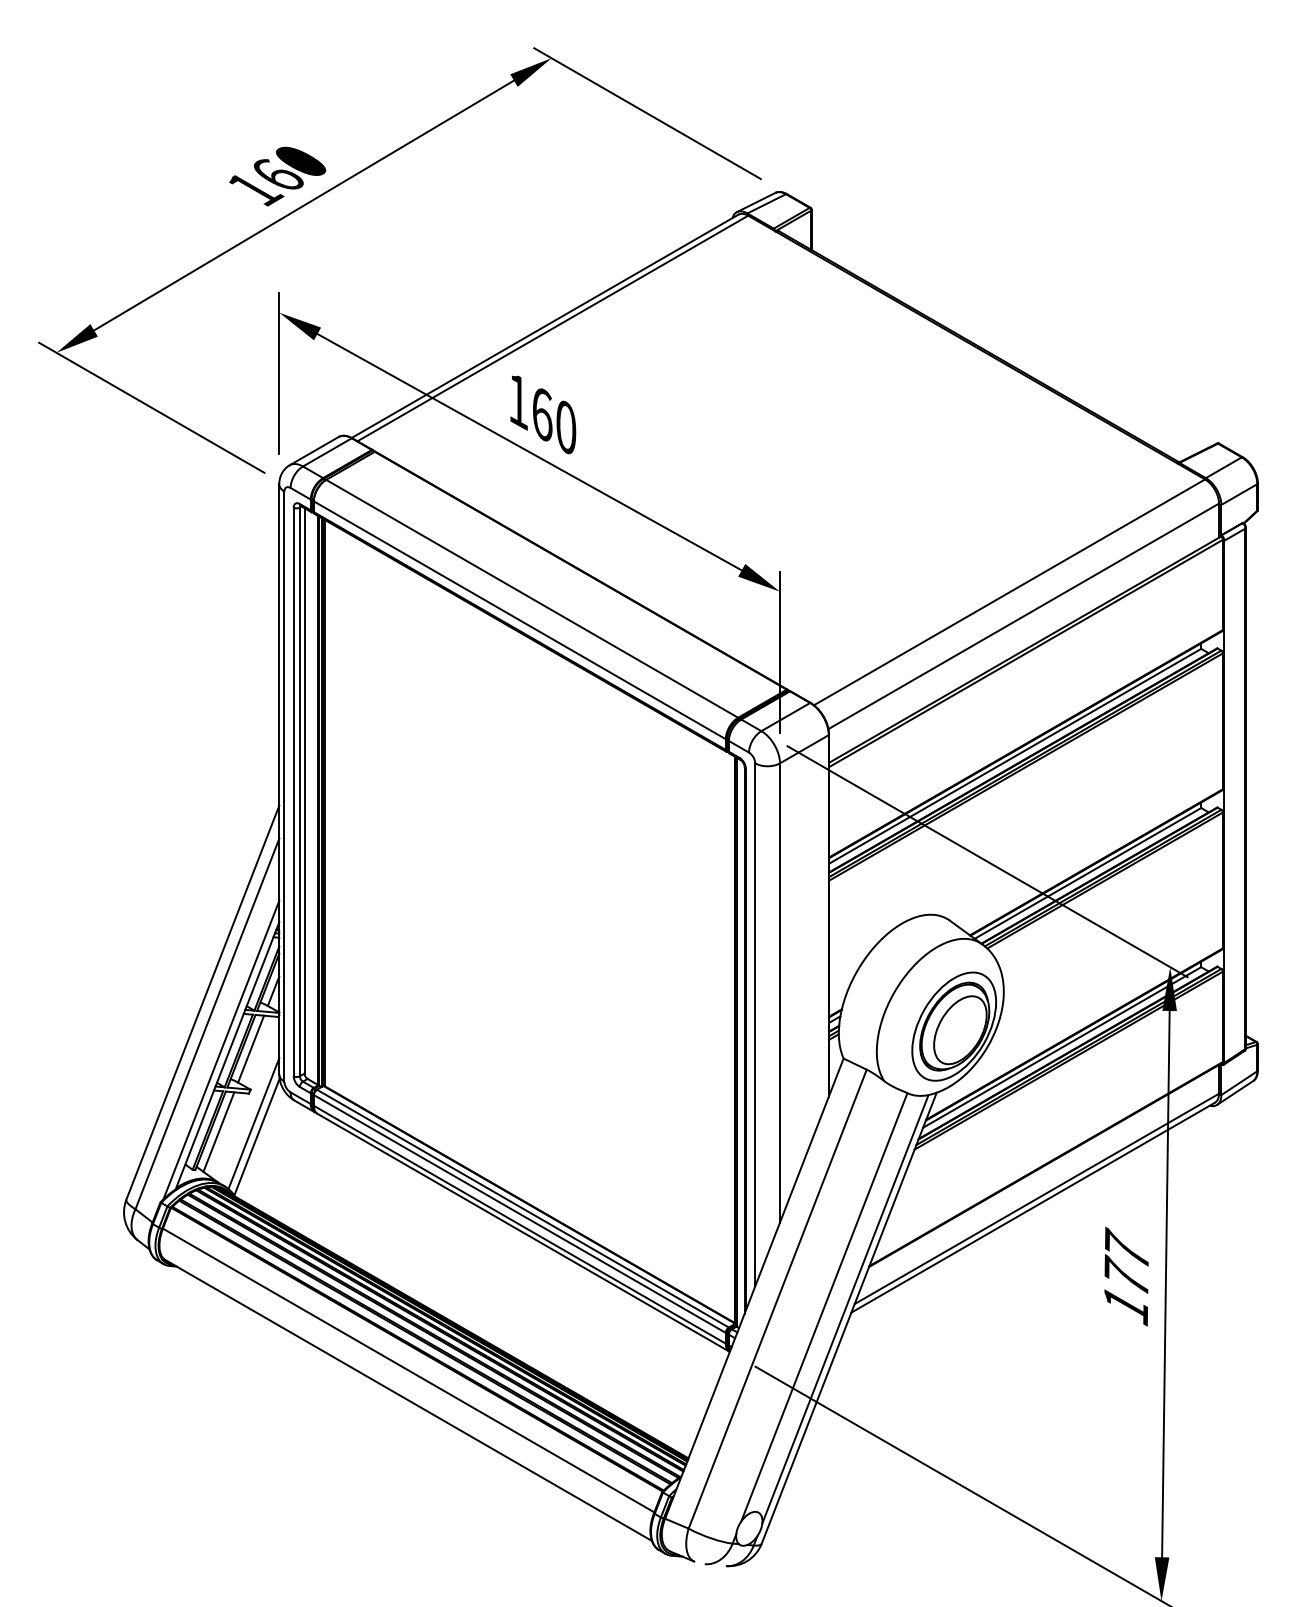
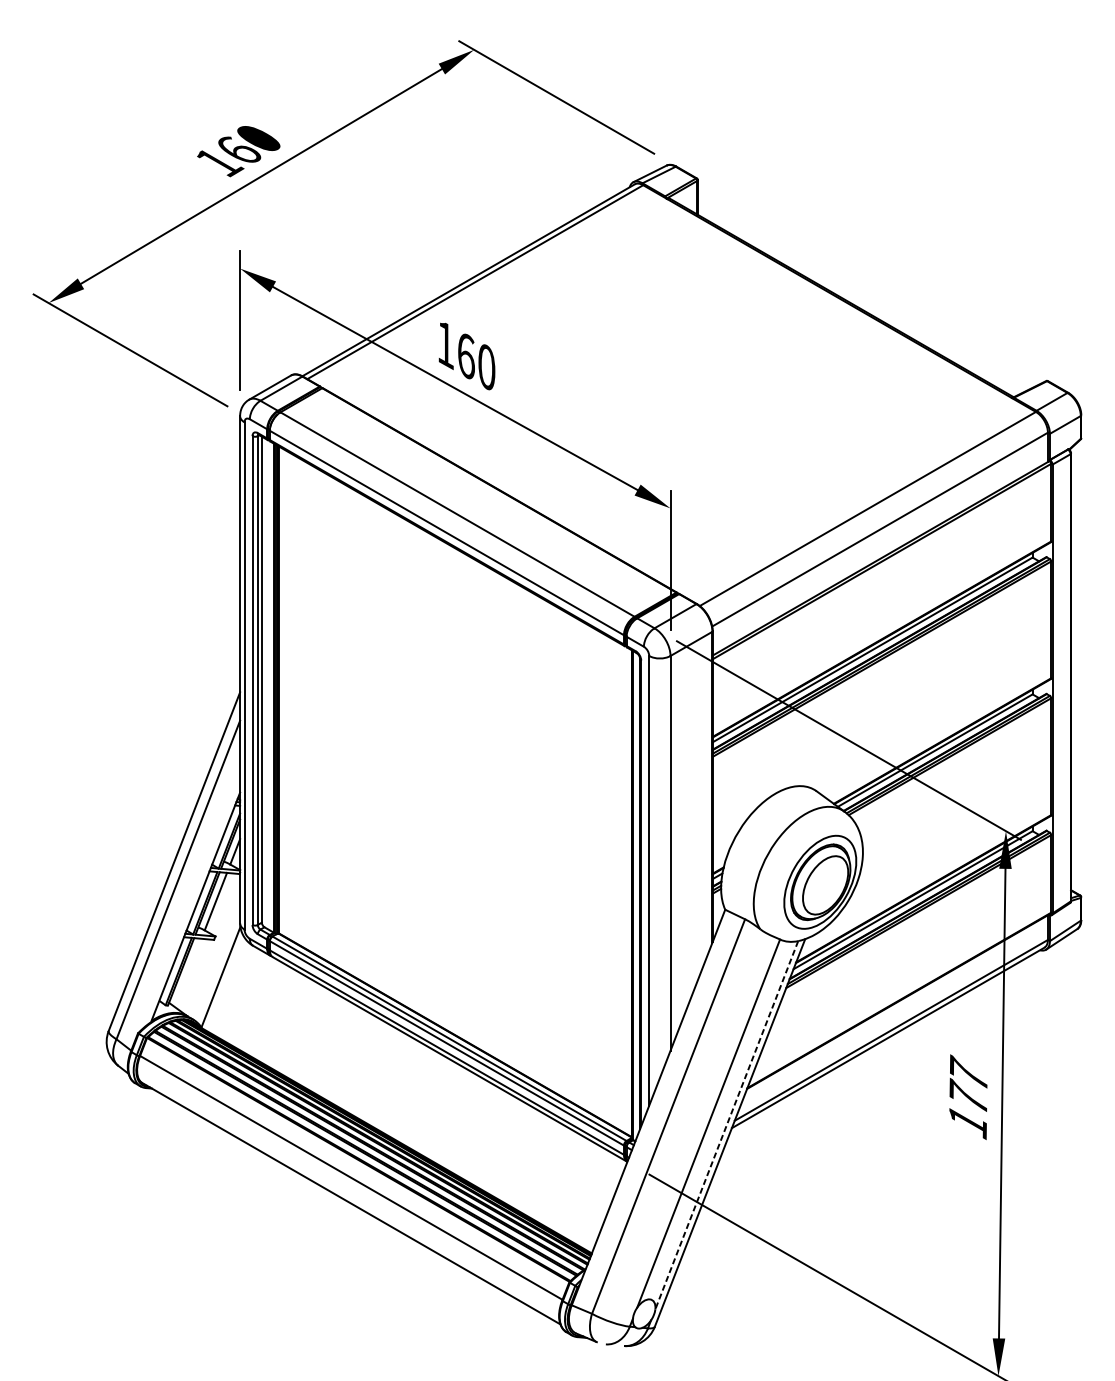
line: (221, 1049) -> (190, 901), removed
line: (253, 1123) -> (217, 965), removed
line: (218, 1131) -> (187, 972), removed
line: (845, 1309) -> (726, 1125), solid -> dashed

